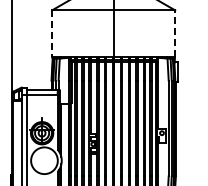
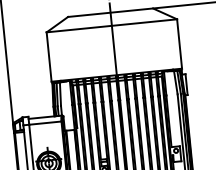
line: (175, 33) -> (179, 43), dashed -> solid
line: (52, 34) -> (49, 57), dashed -> solid

